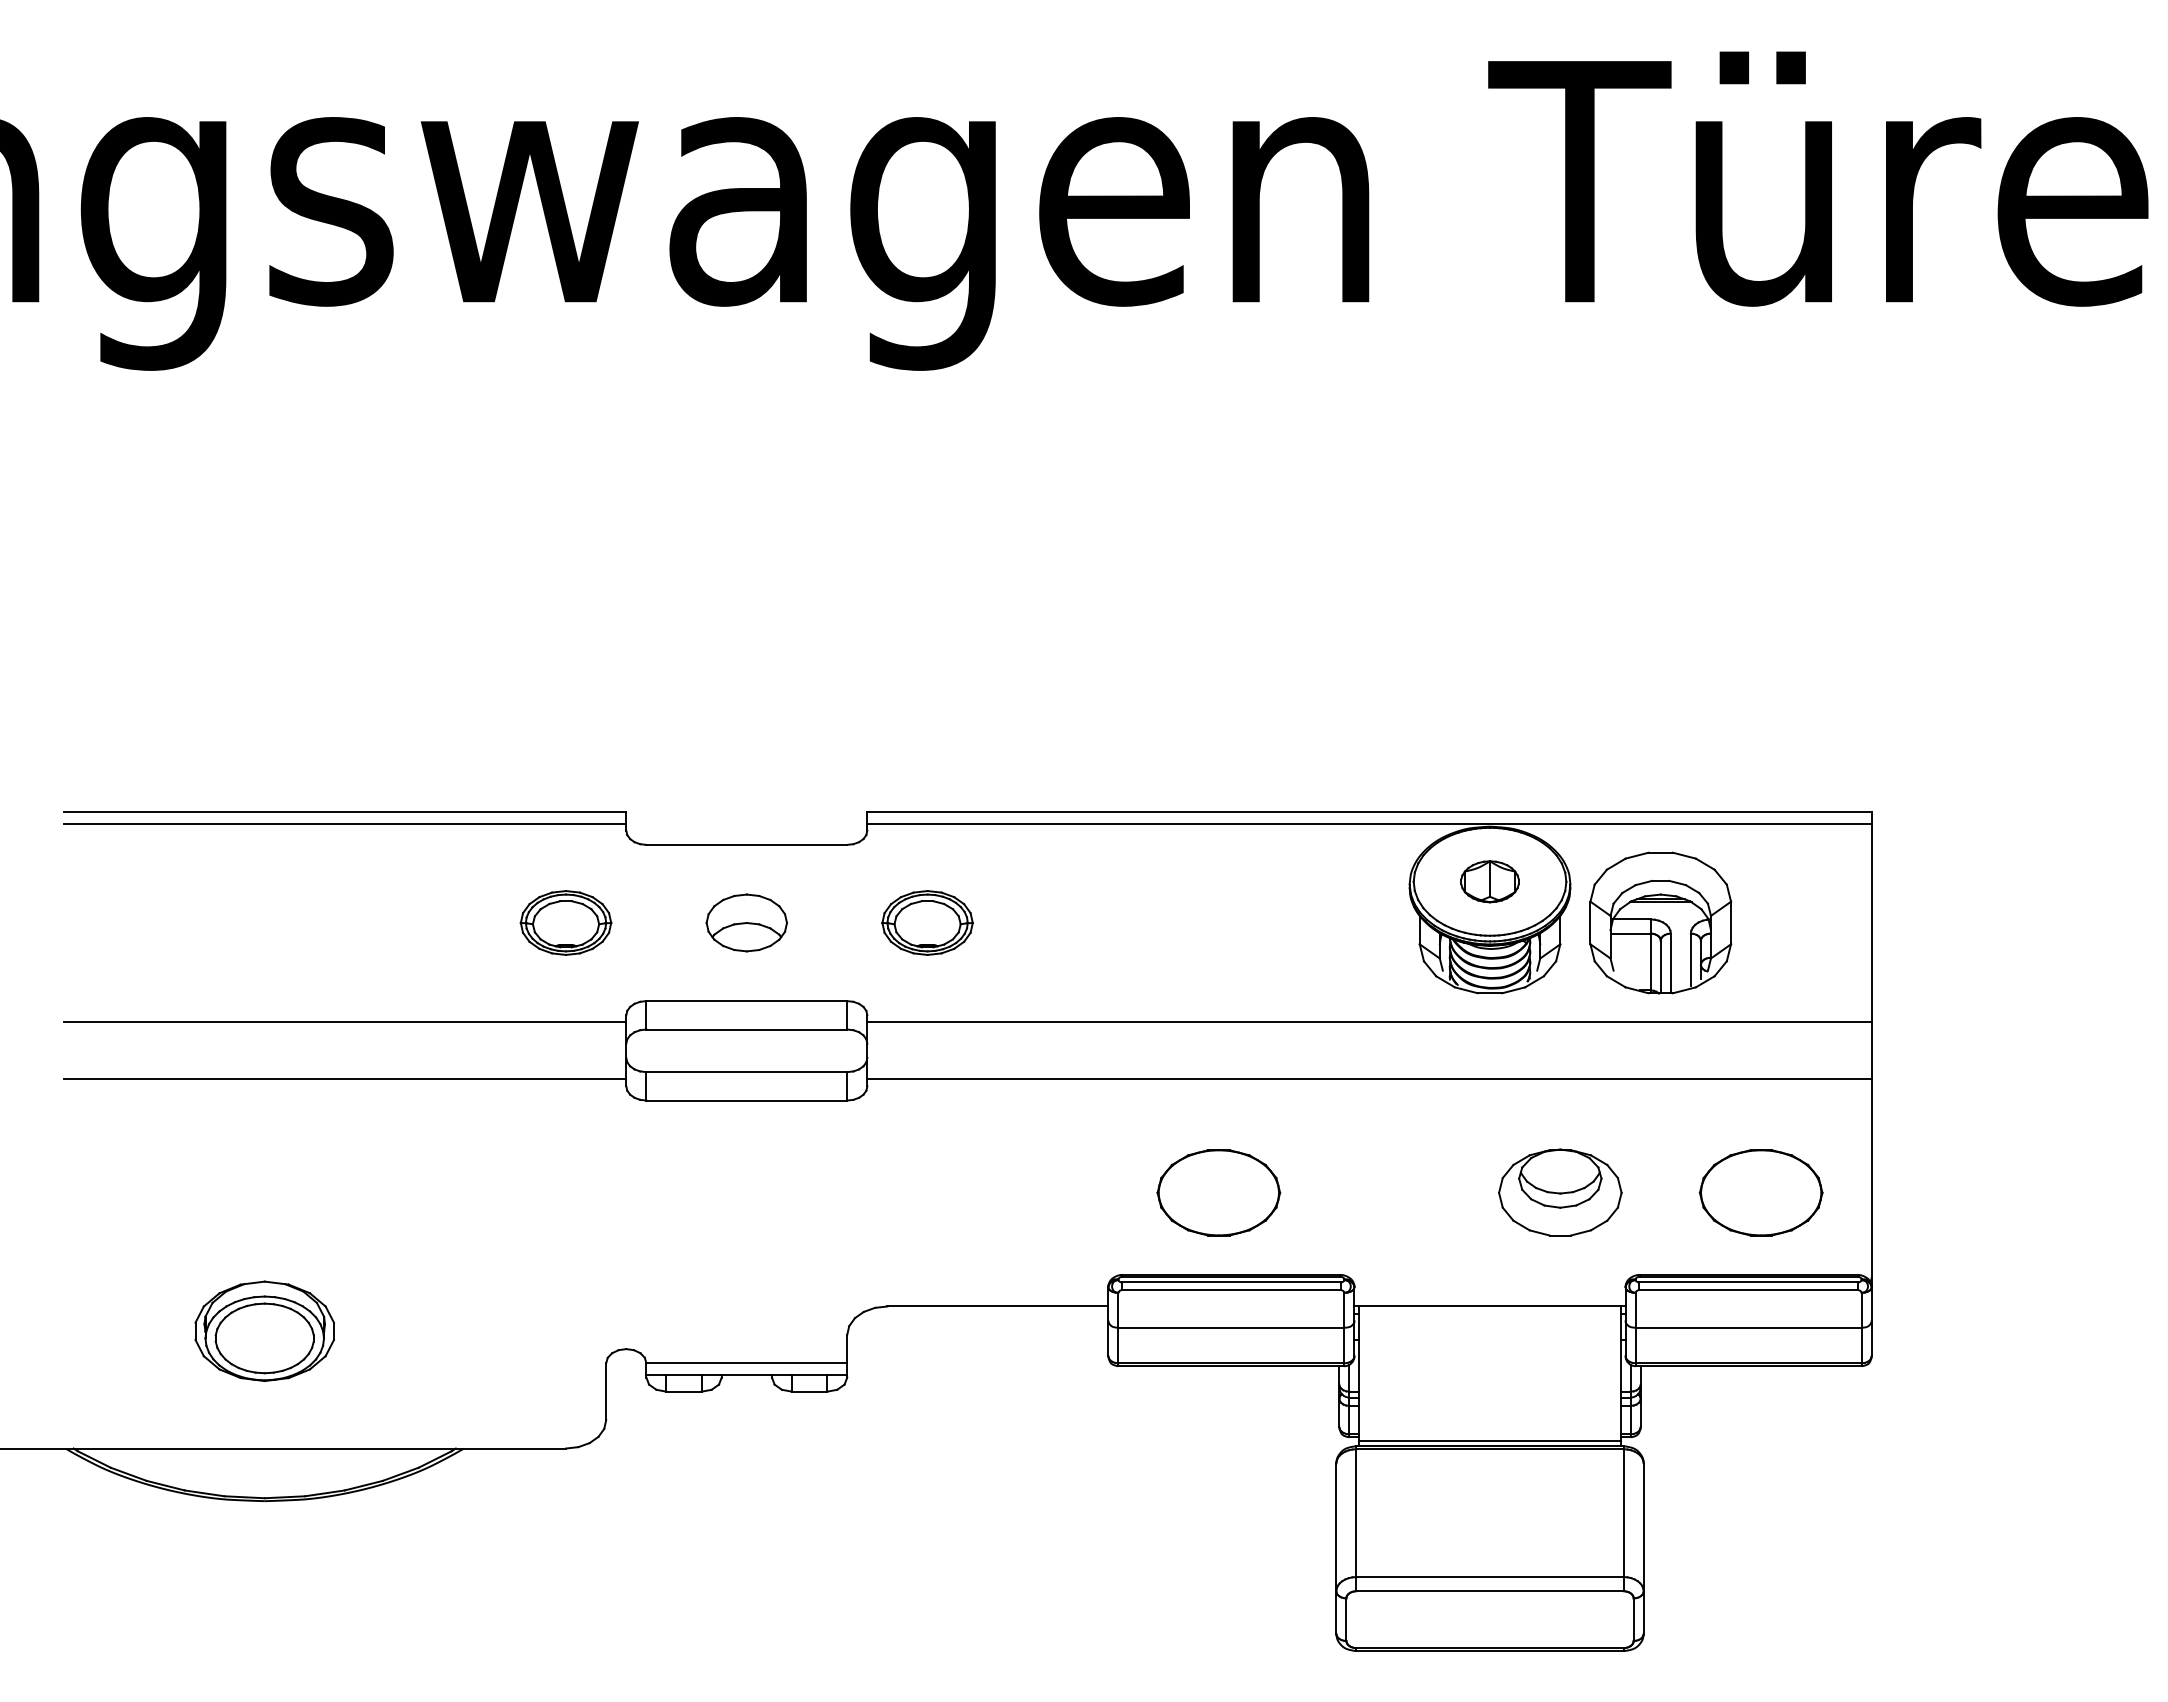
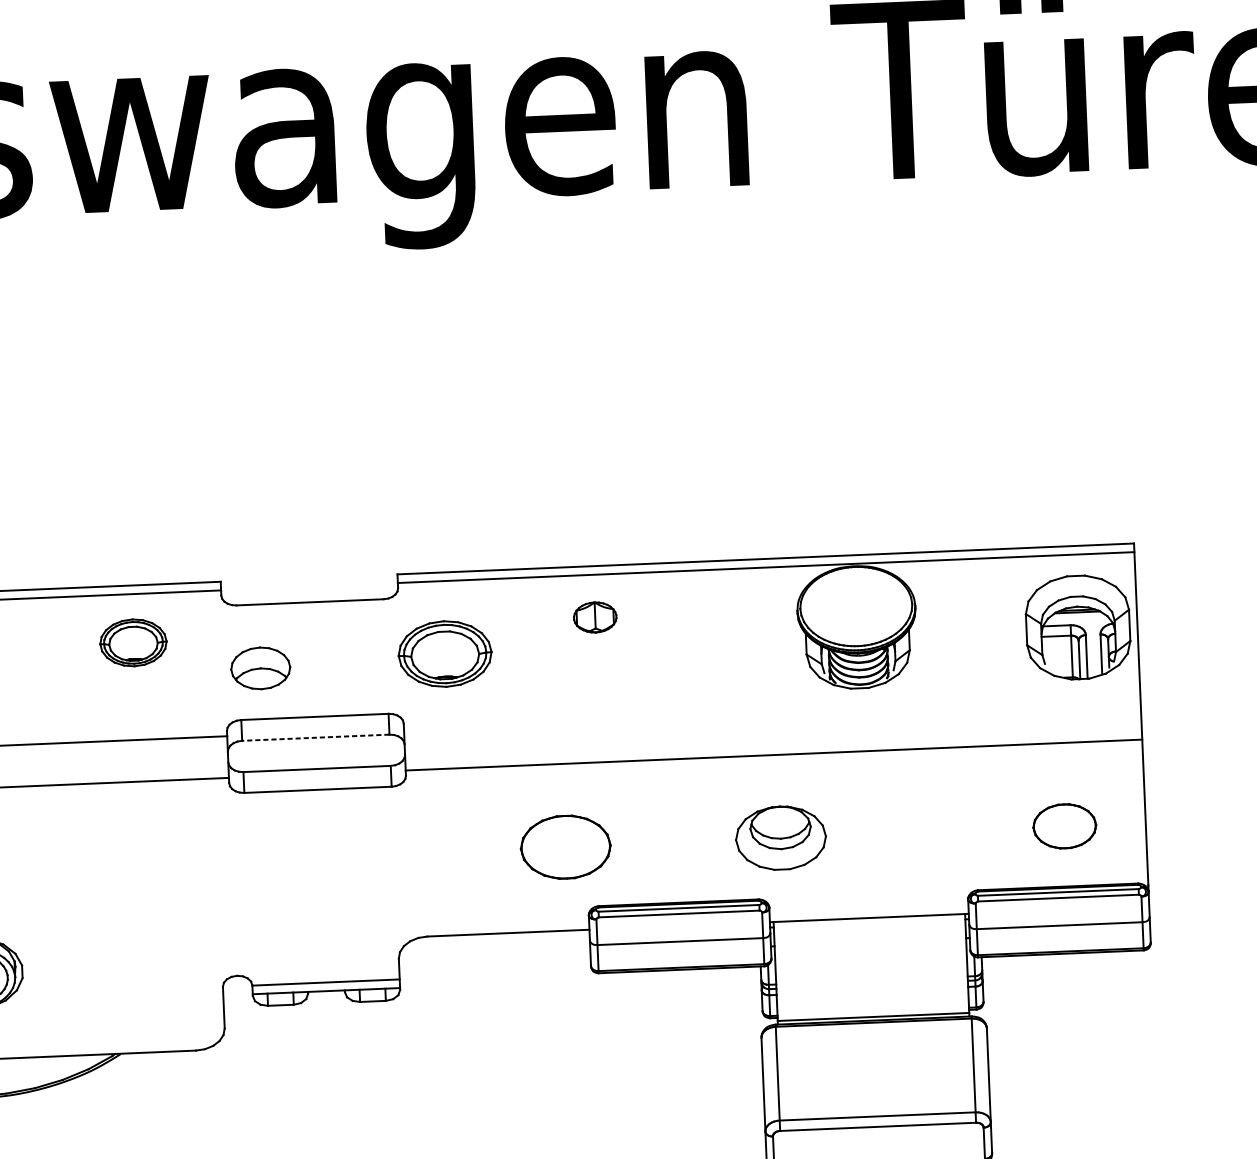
part: (1489, 881) -> (594, 617), moved
part: (565, 922) -> (133, 642), moved
part: (746, 922) -> (260, 668), moved
part: (927, 922) -> (445, 653), size x1.4
part: (1660, 922) -> (1077, 627), moved
line: (1369, 1022) -> (772, 713), removed
line: (746, 1029) -> (315, 737), solid -> dashed
part: (1218, 1192) -> (565, 847), moved
part: (1560, 1192) -> (781, 837), moved
part: (1761, 1192) -> (1064, 826), size x0.7

